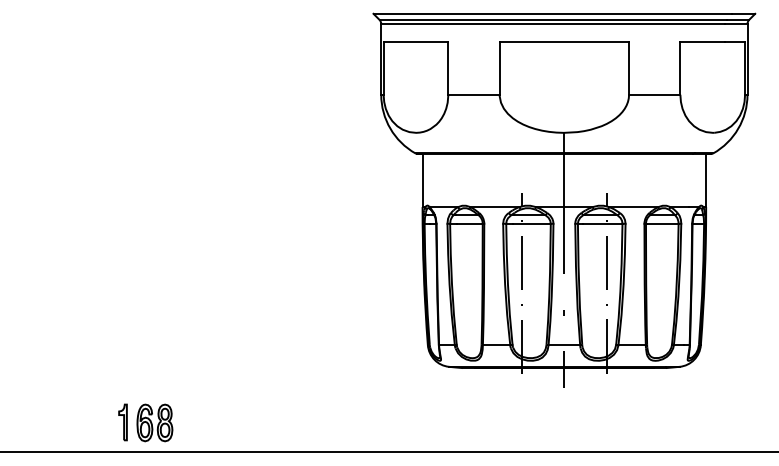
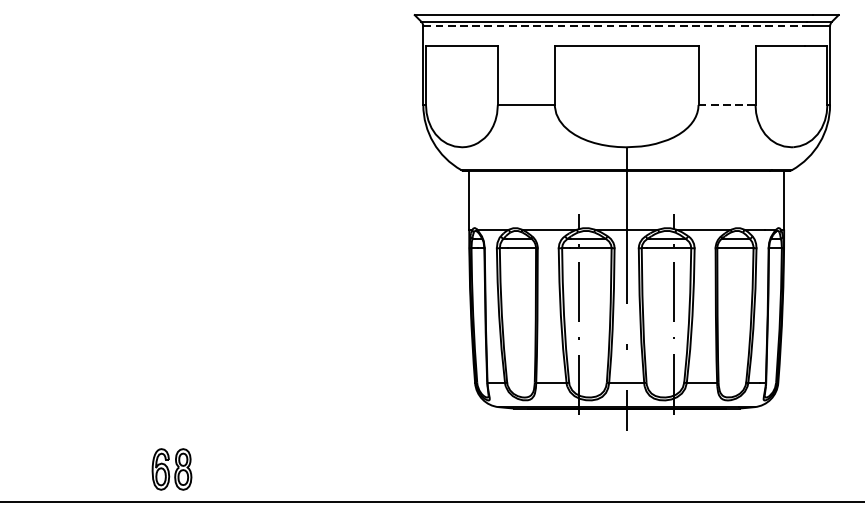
line: (553, 24) -> (614, 26), solid -> dashed
line: (654, 94) -> (726, 104), solid -> dashed
part: (122, 422) -> (135, 468), removed

